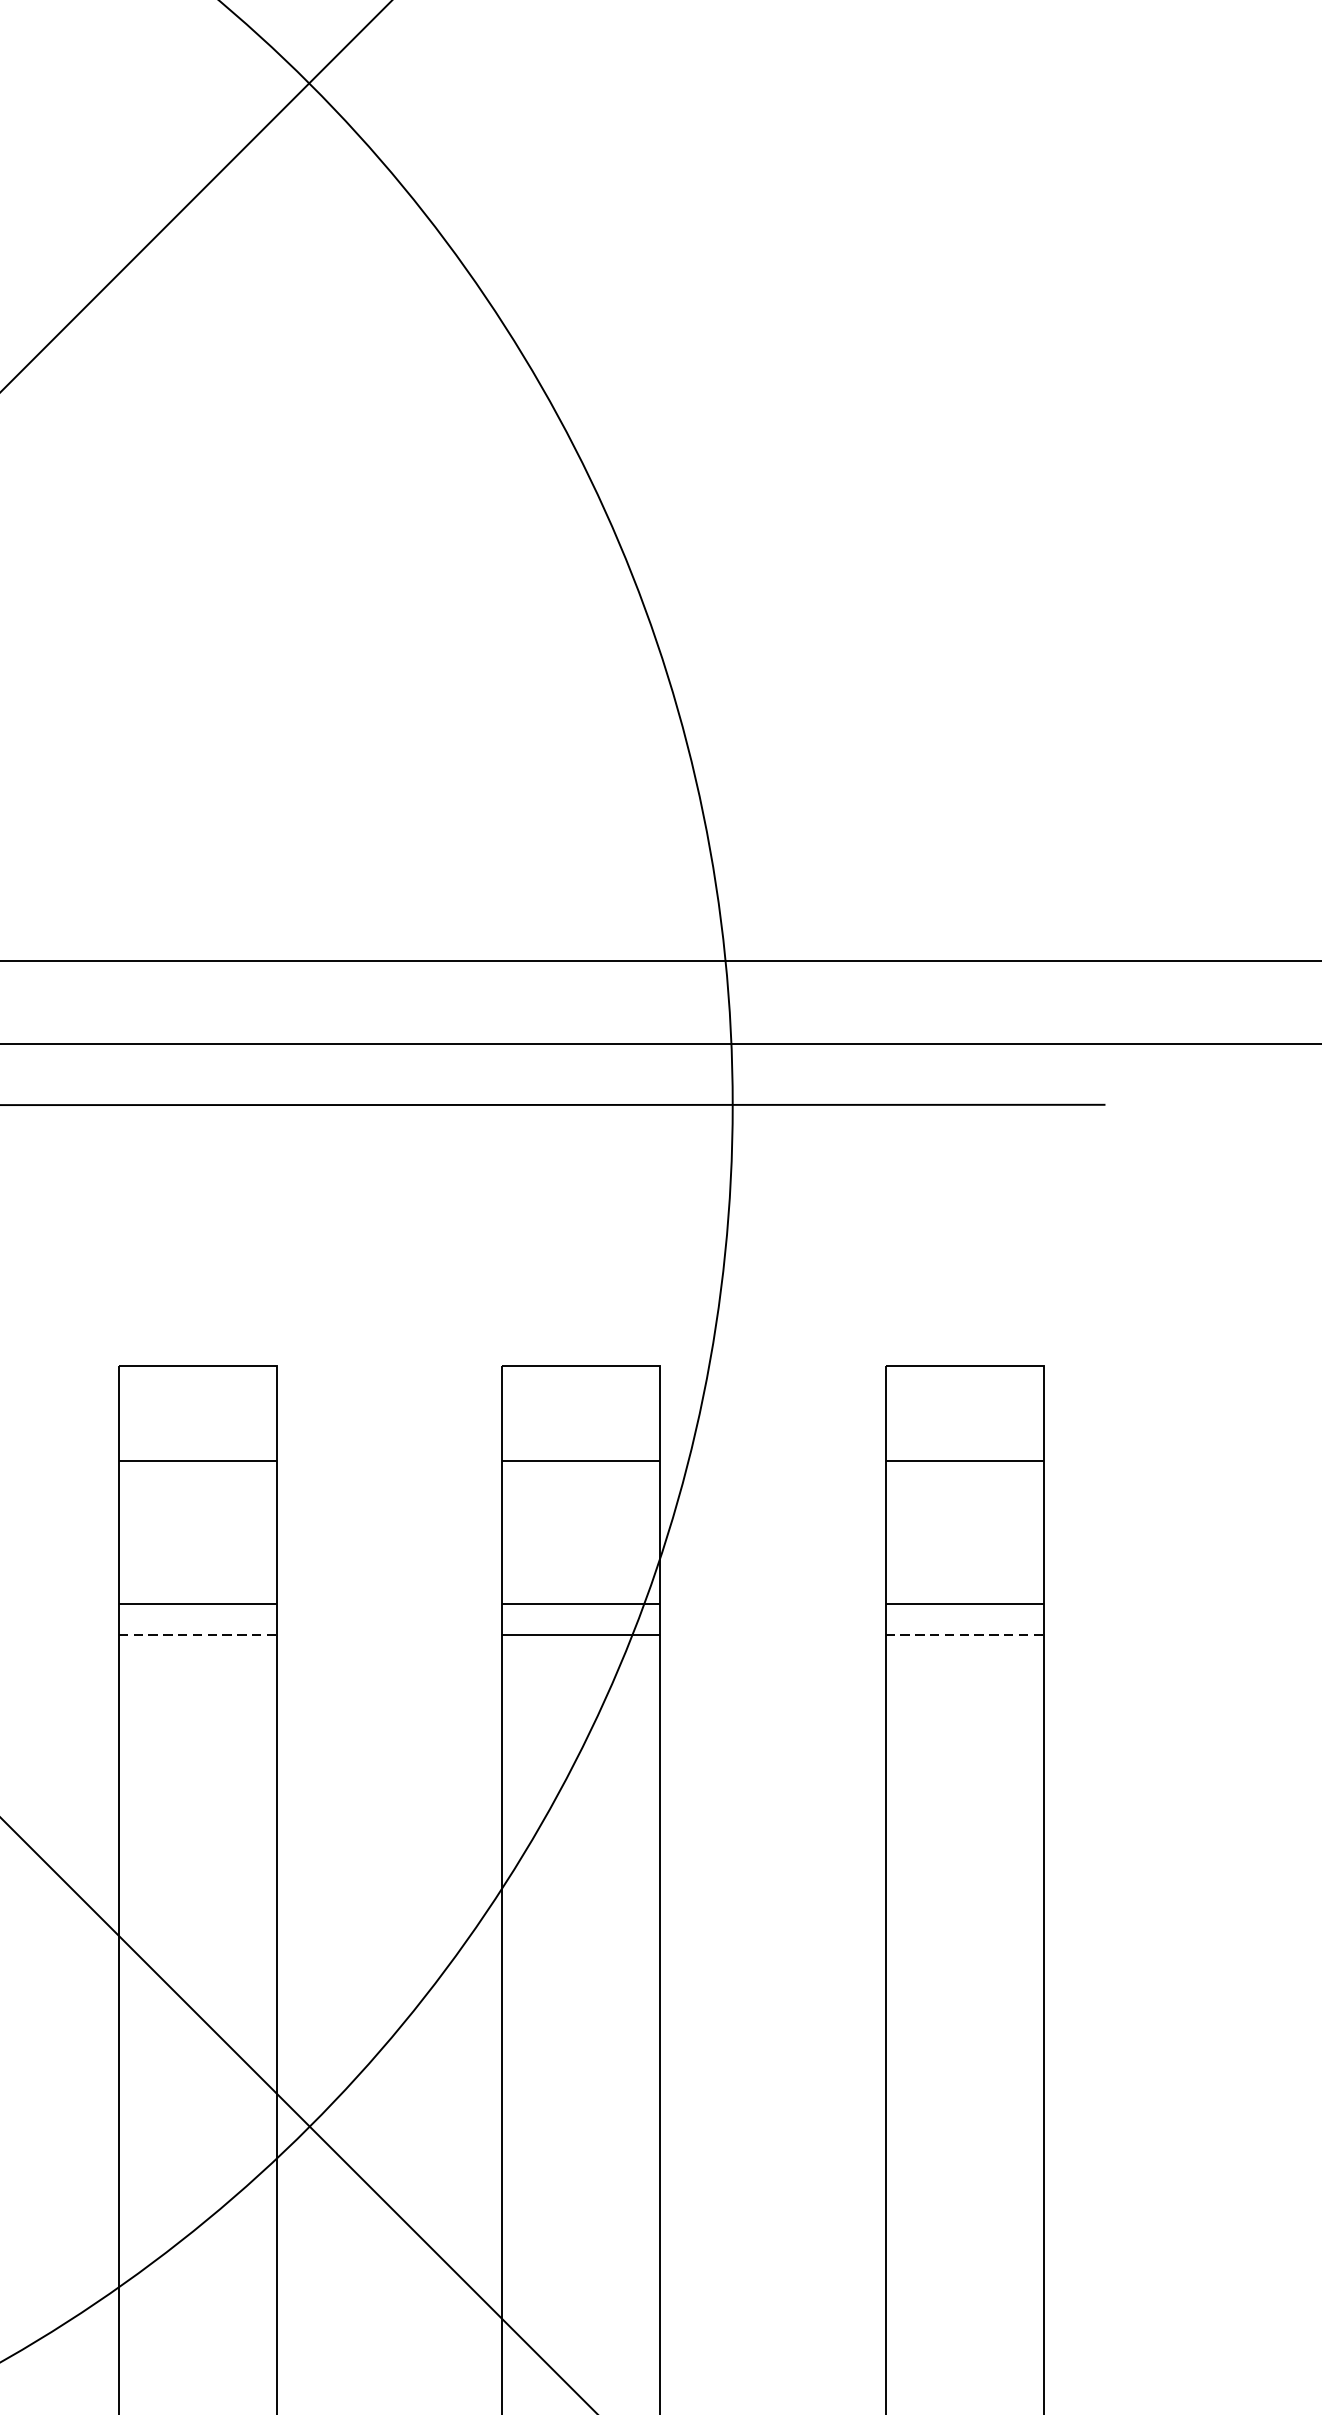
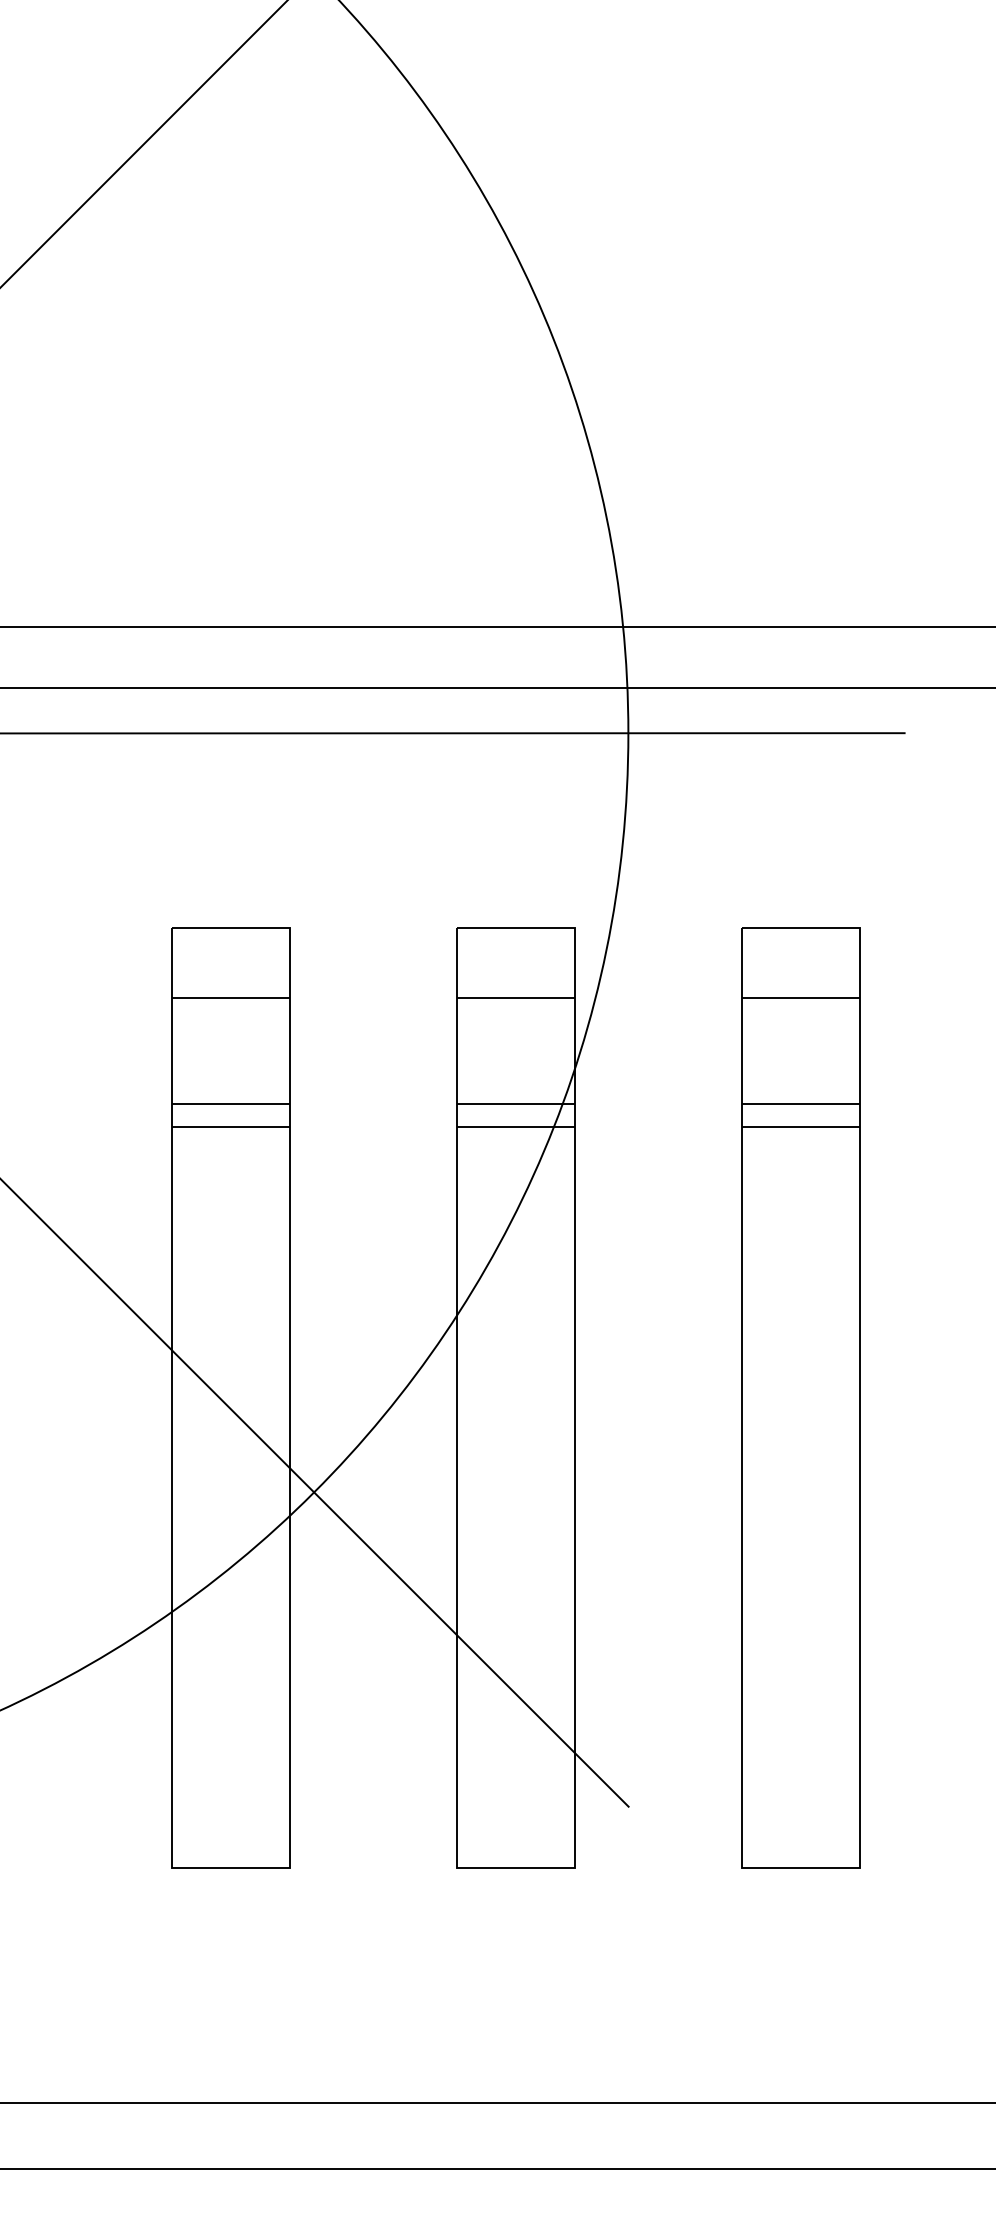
line: (197, 1635) -> (230, 1127), dashed -> solid
line: (964, 1635) -> (800, 1127), dashed -> solid

